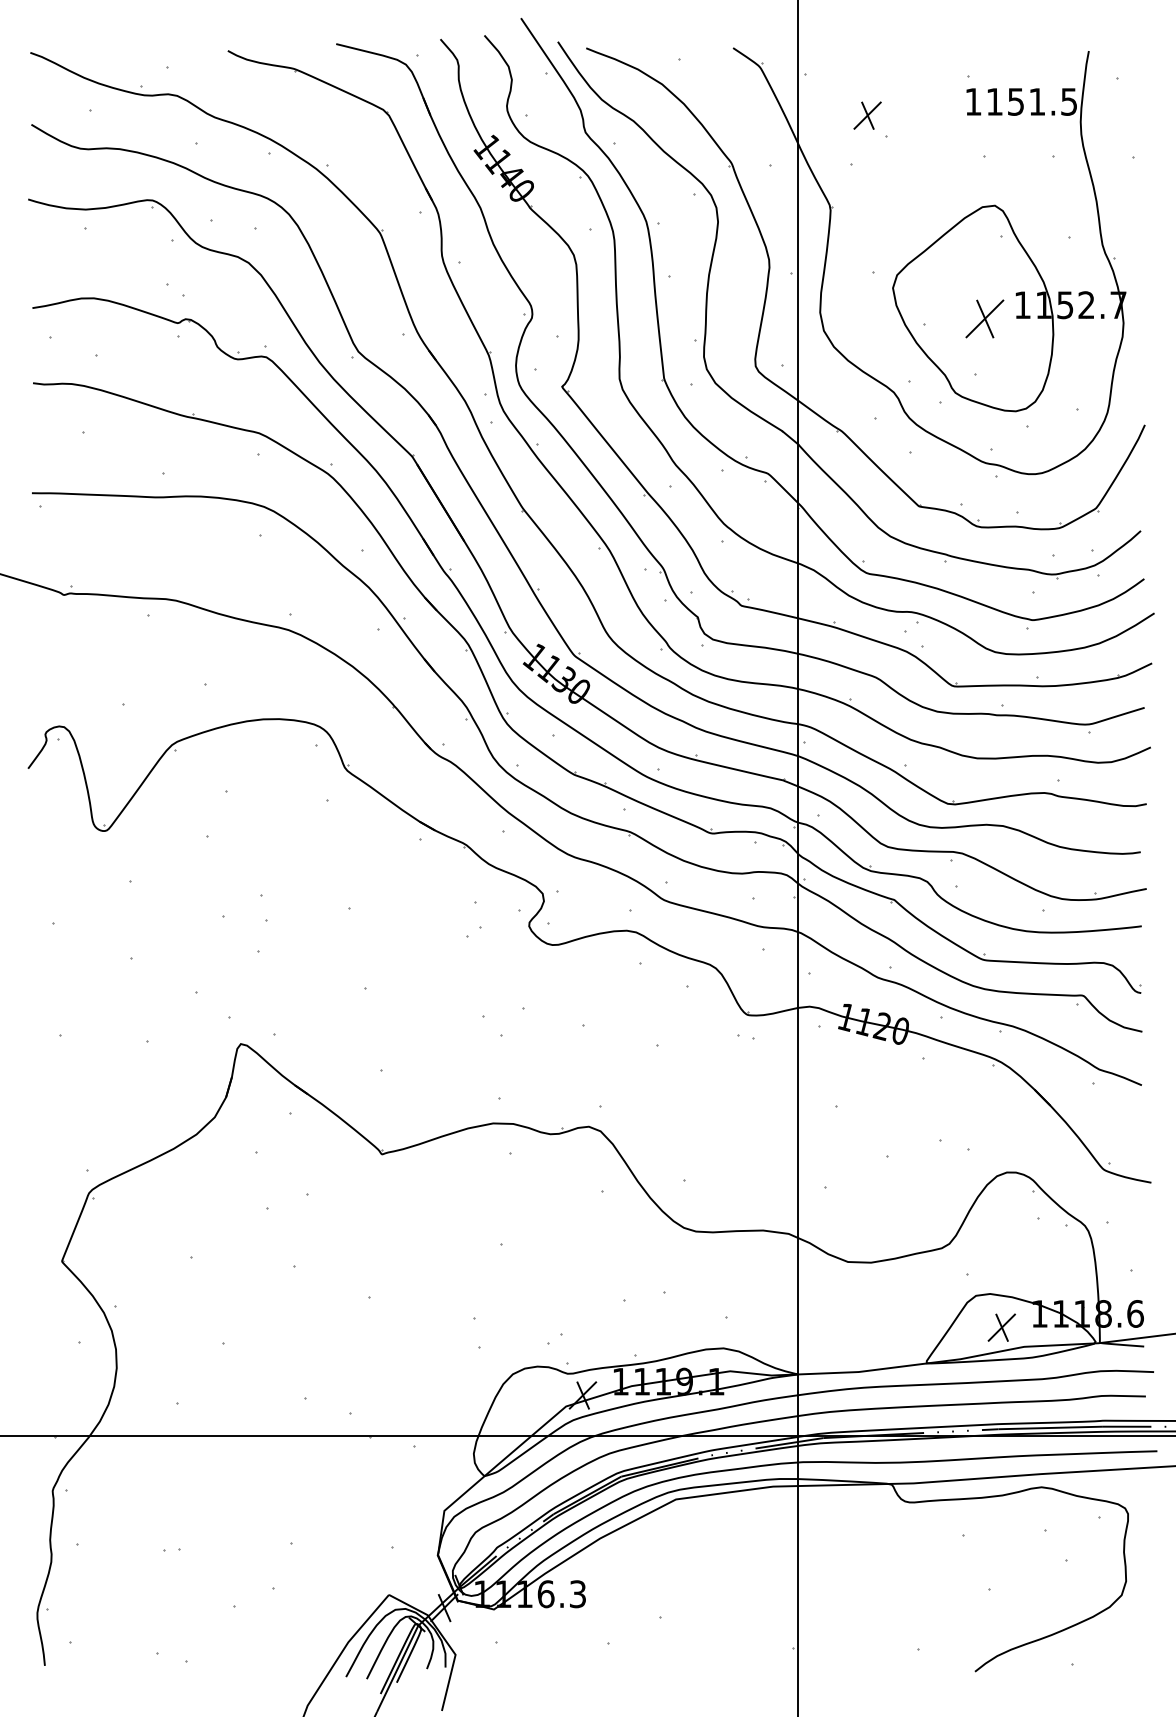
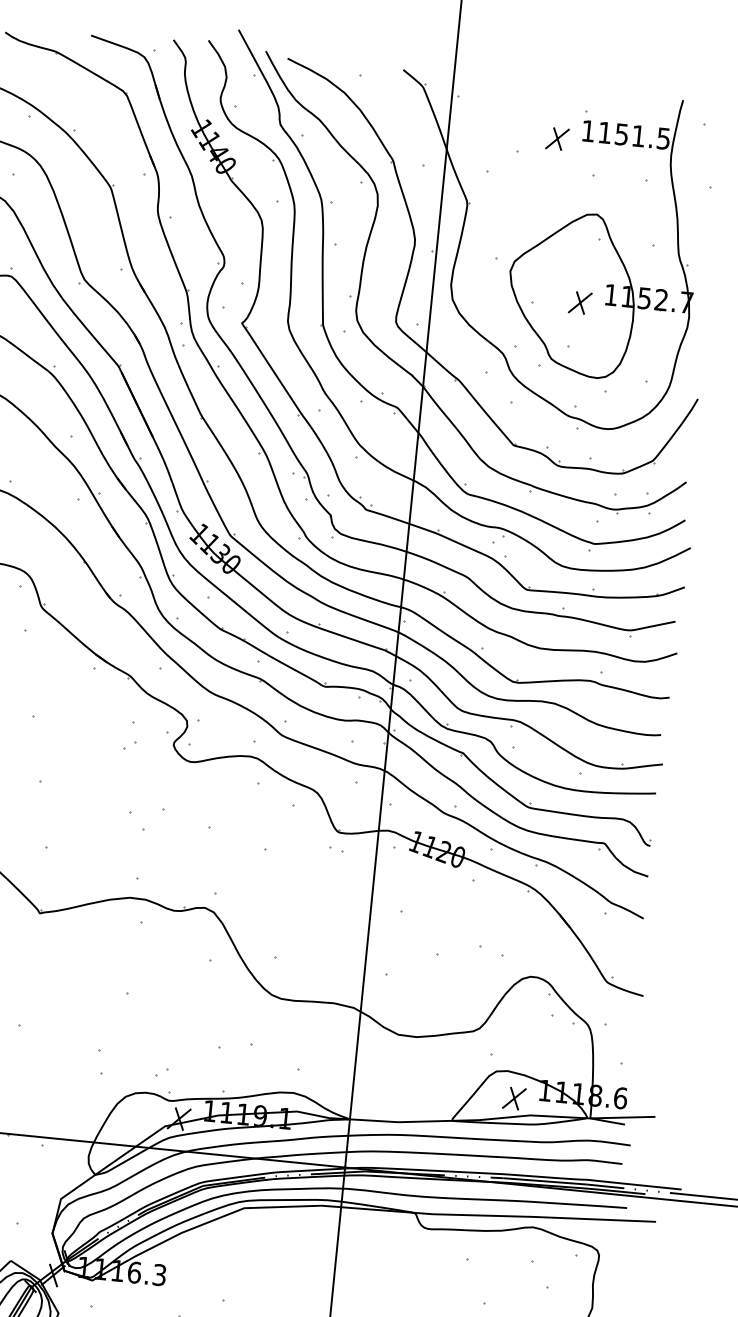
part: (867, 115) -> (557, 138), moved
part: (984, 318) -> (580, 302), size x0.71

